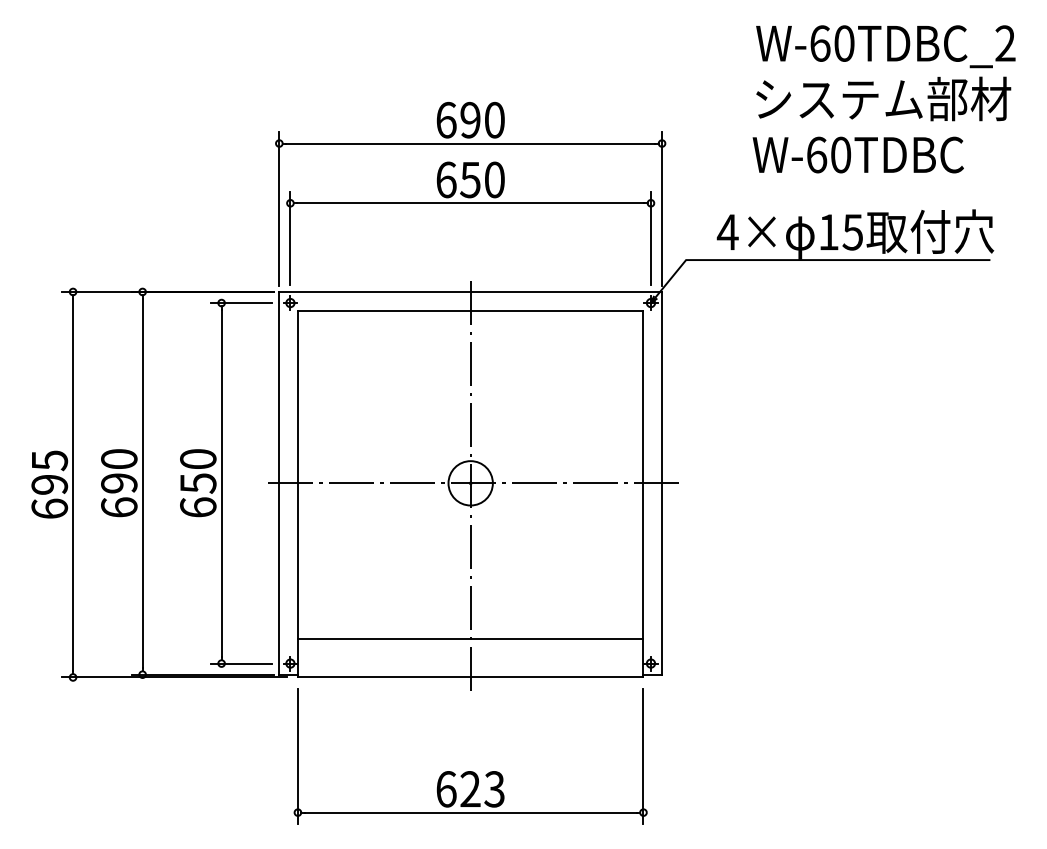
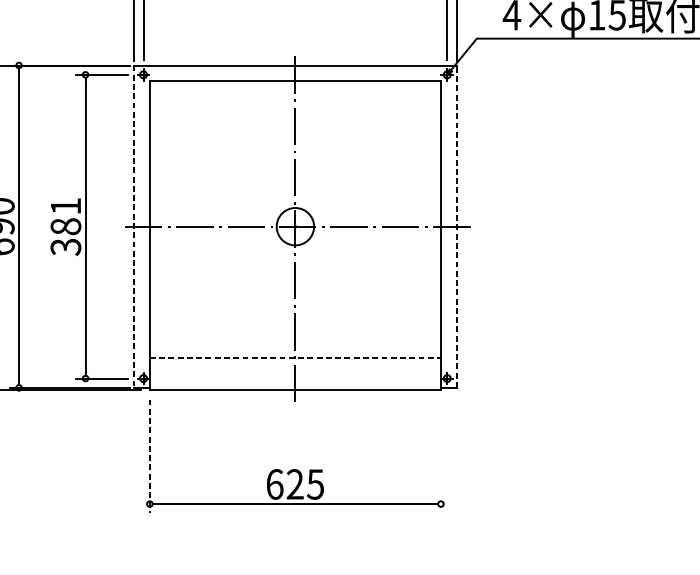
line: (662, 482) -> (456, 226), solid -> dashed
text: (198, 483) -> (66, 226), 650 -> 381
line: (279, 483) -> (134, 226), solid -> dashed
line: (470, 638) -> (295, 357), solid -> dashed
line: (643, 755) -> (440, 455), removed
line: (297, 756) -> (149, 456), solid -> dashed
text: (494, 789) -> (315, 484), 623 -> 625

